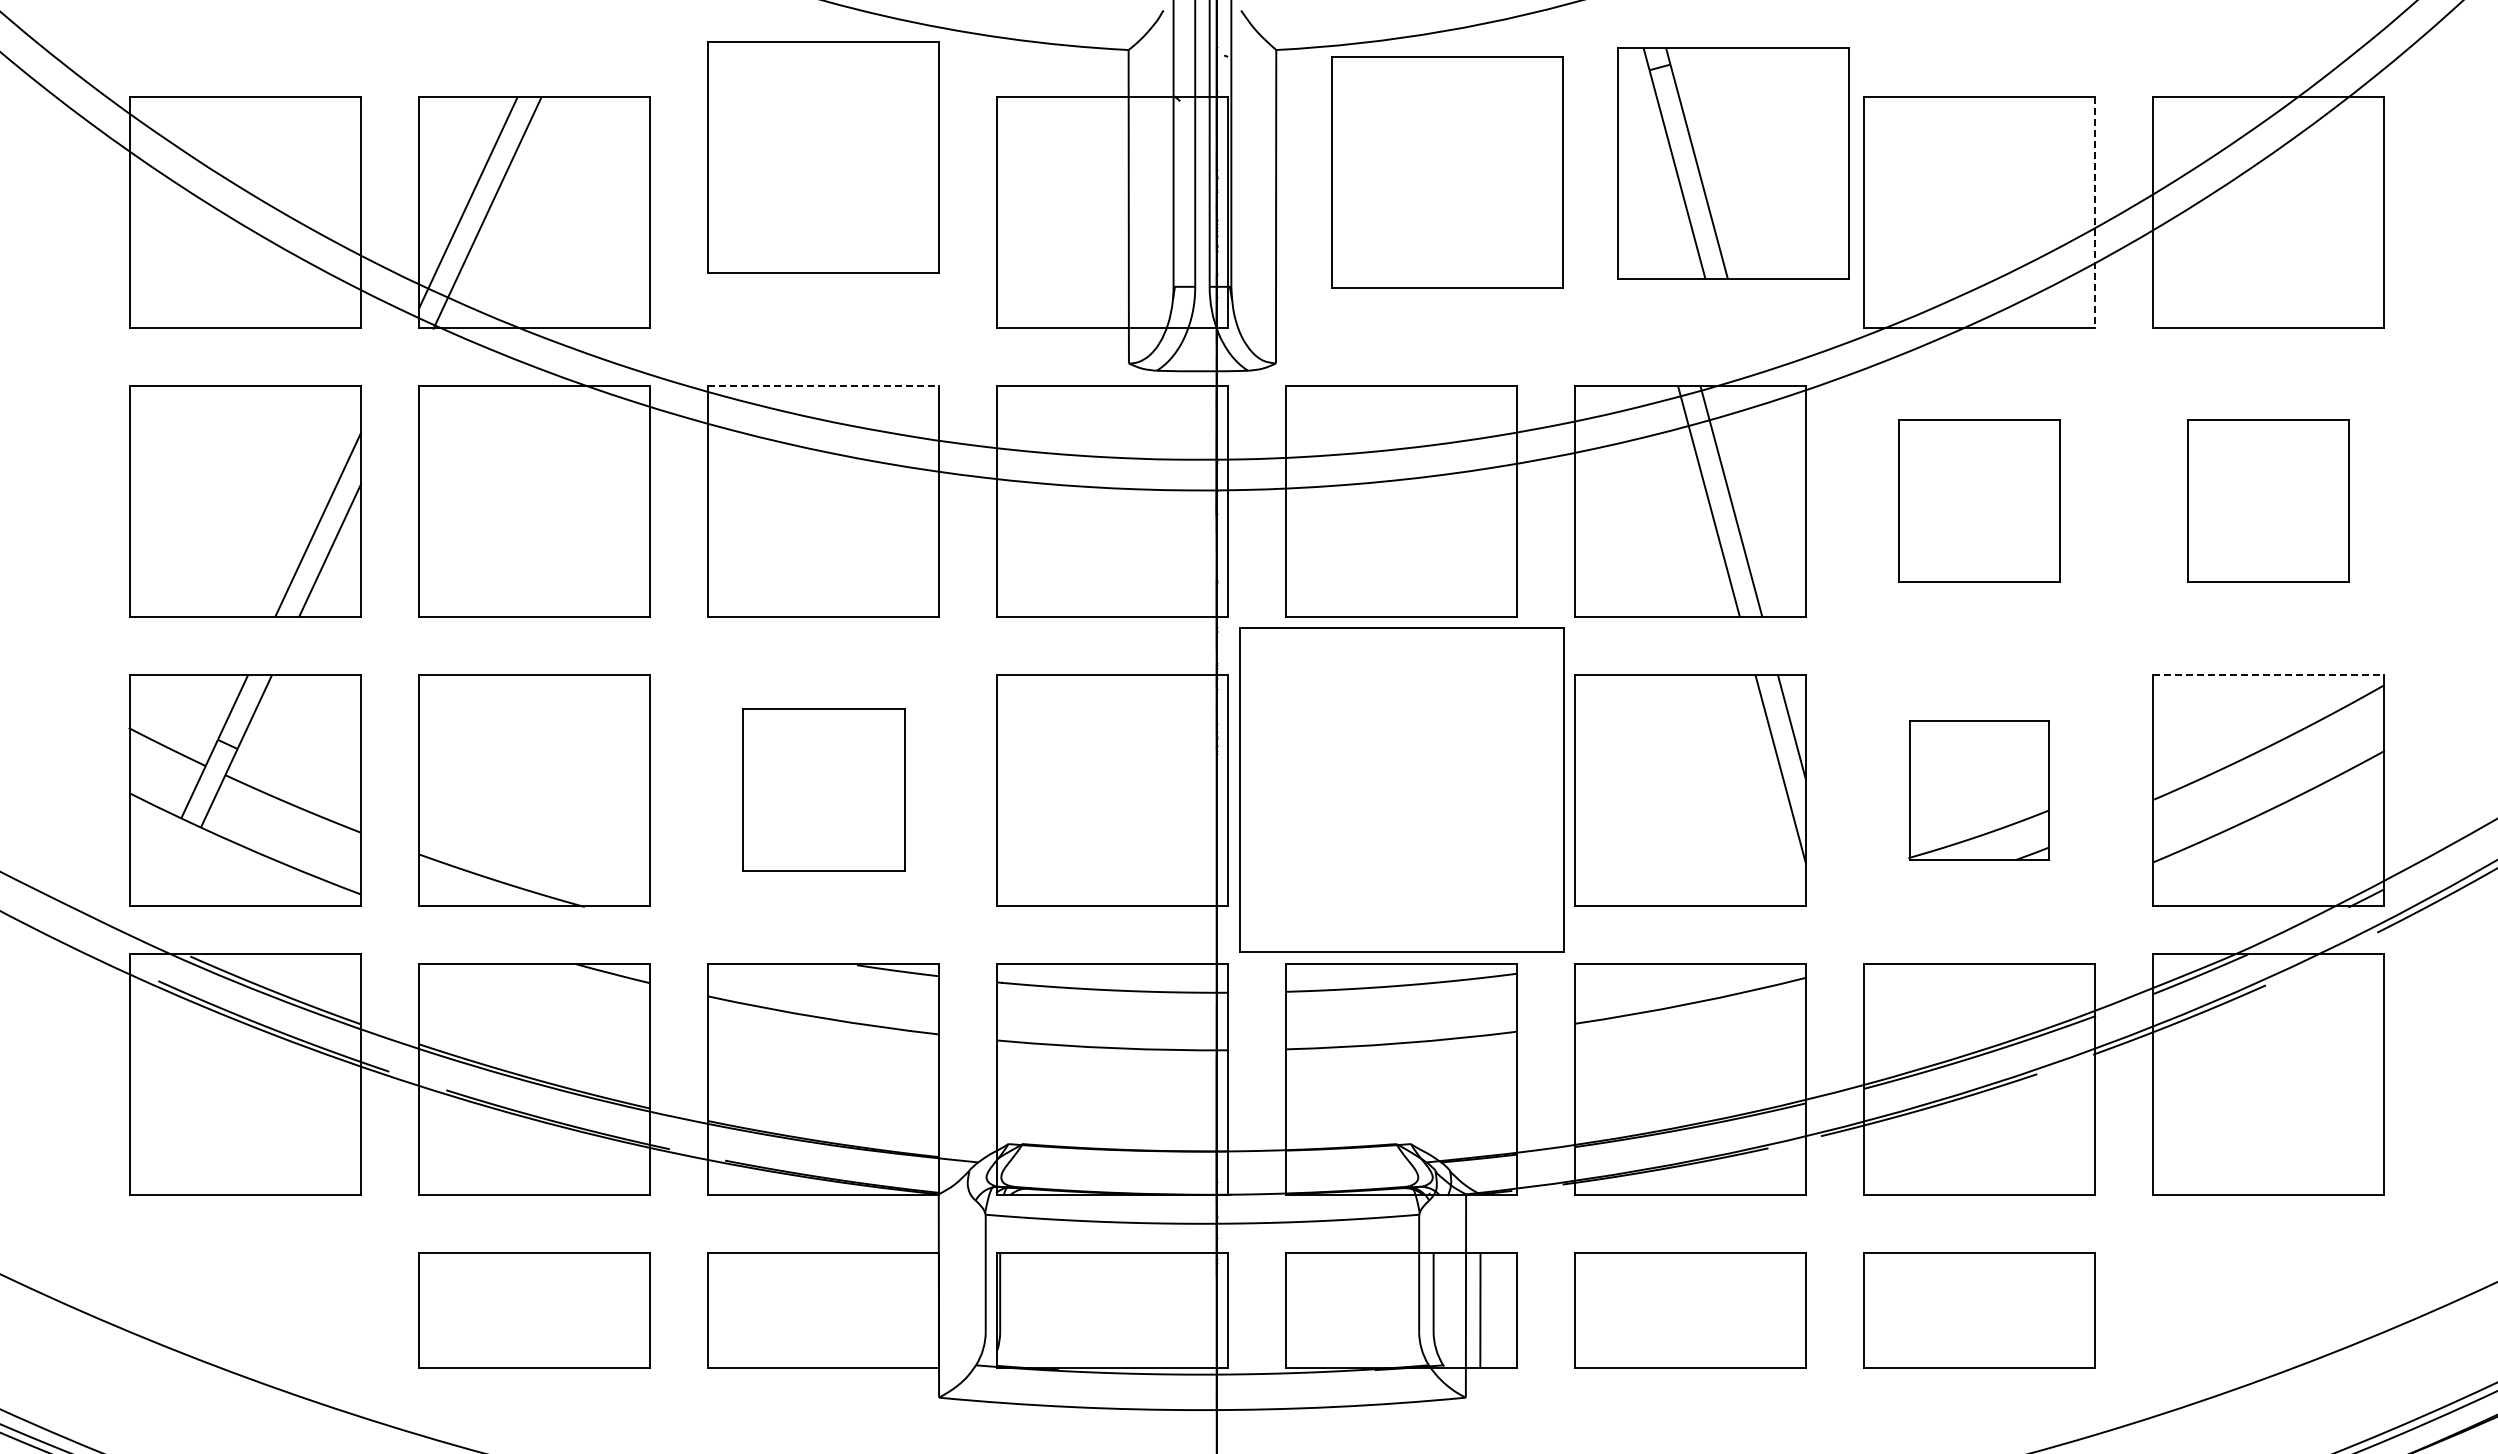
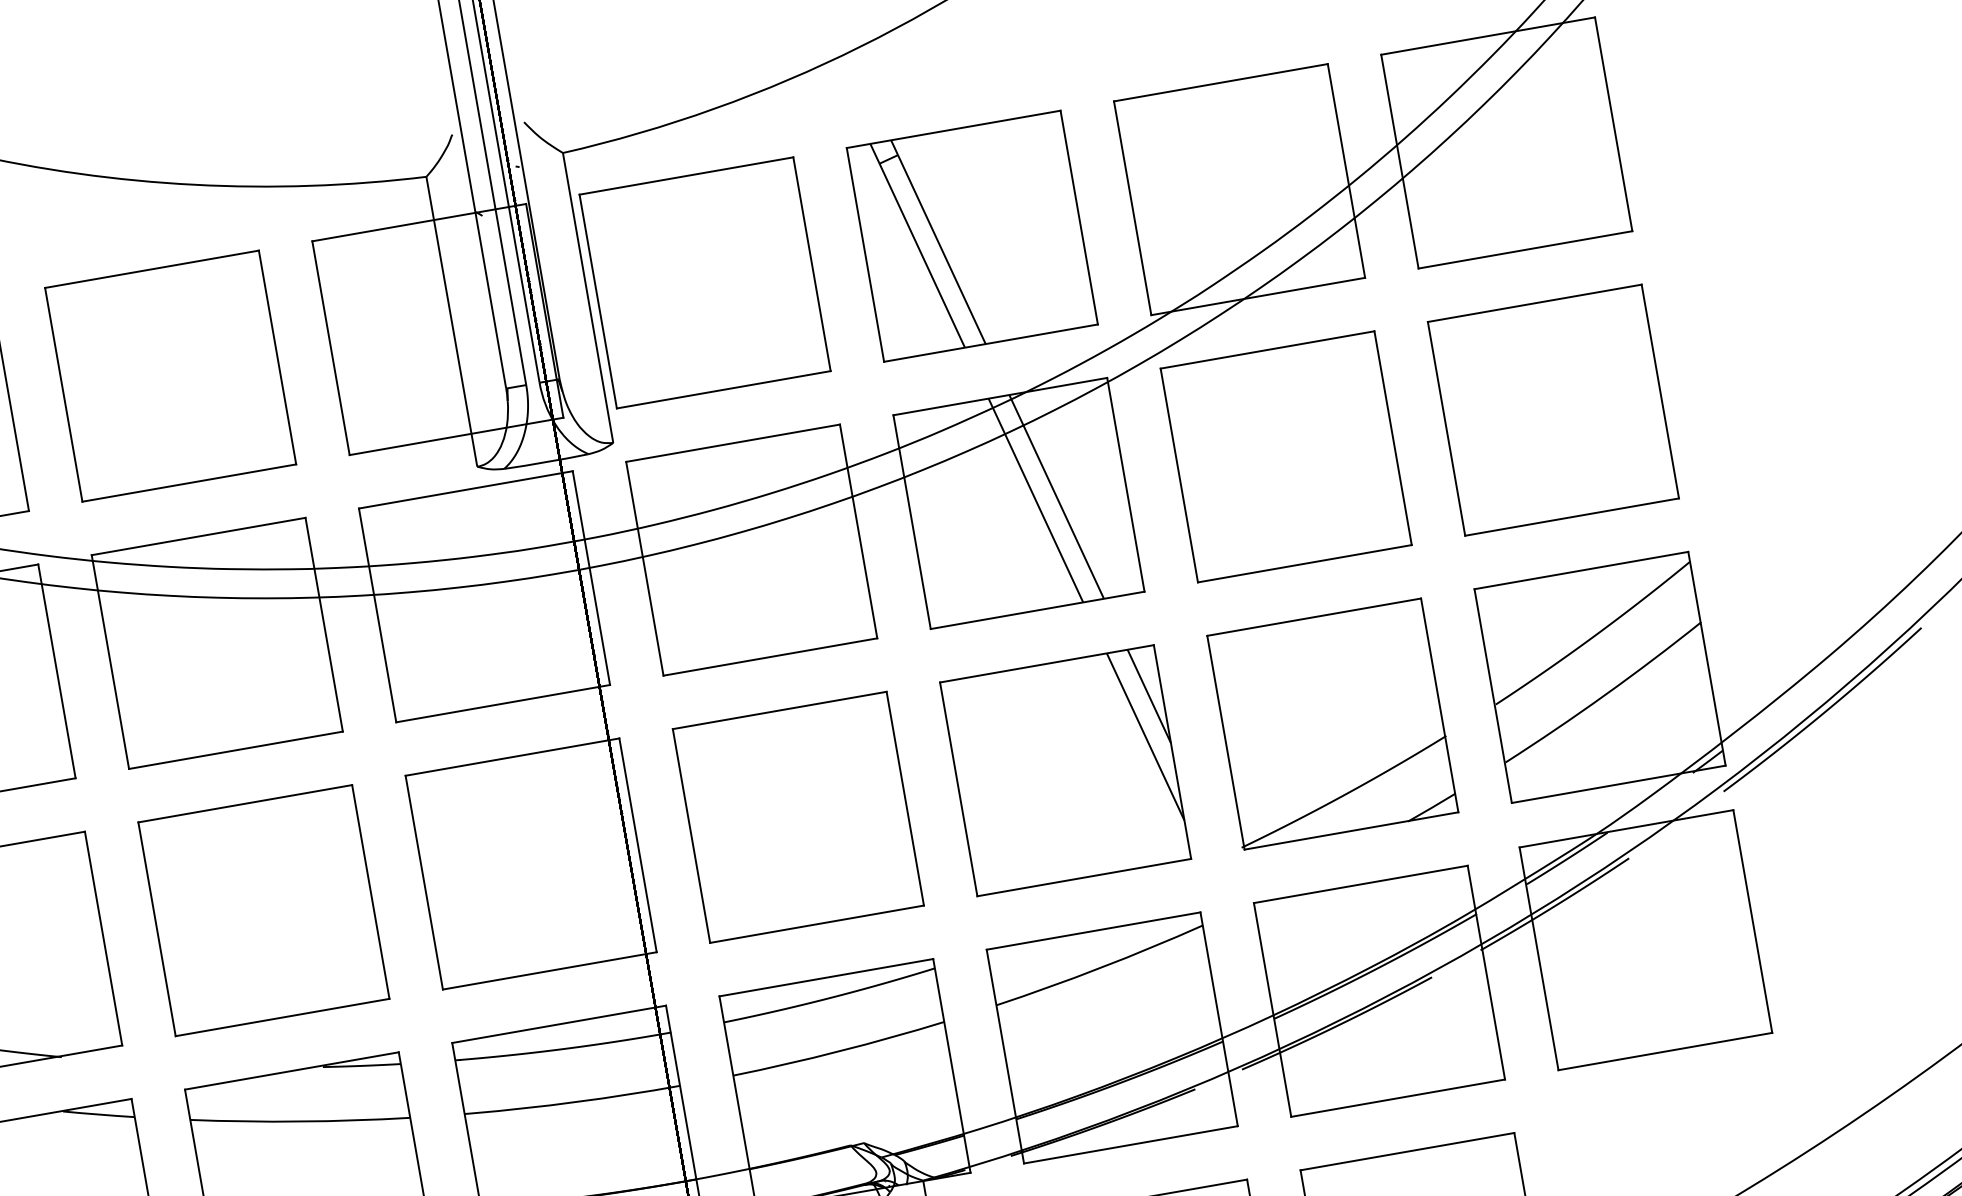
part: (823, 157) -> (170, 376), moved
part: (1733, 163) -> (972, 236), moved
part: (1447, 172) -> (704, 283), moved
line: (2095, 212) -> (1346, 171), dashed -> solid
line: (823, 385) -> (198, 536), dashed -> solid
part: (1979, 501) -> (1286, 457), size x1.43
part: (2268, 501) -> (1553, 410), size x1.43
line: (2268, 674) -> (1581, 570), dashed -> solid
part: (823, 790) -> (263, 910), size x1.43
part: (1401, 790) -> (798, 817), size x0.71
part: (1978, 790) -> (1331, 724), size x1.67

